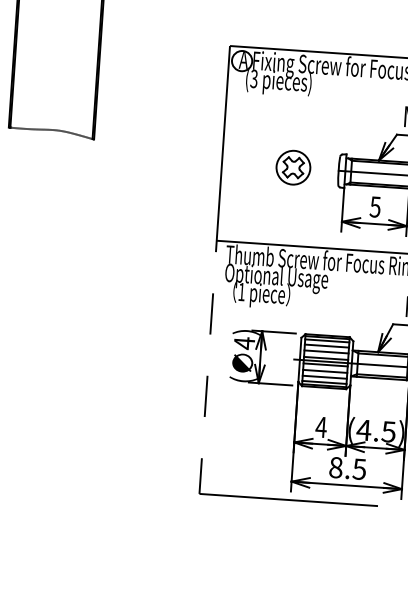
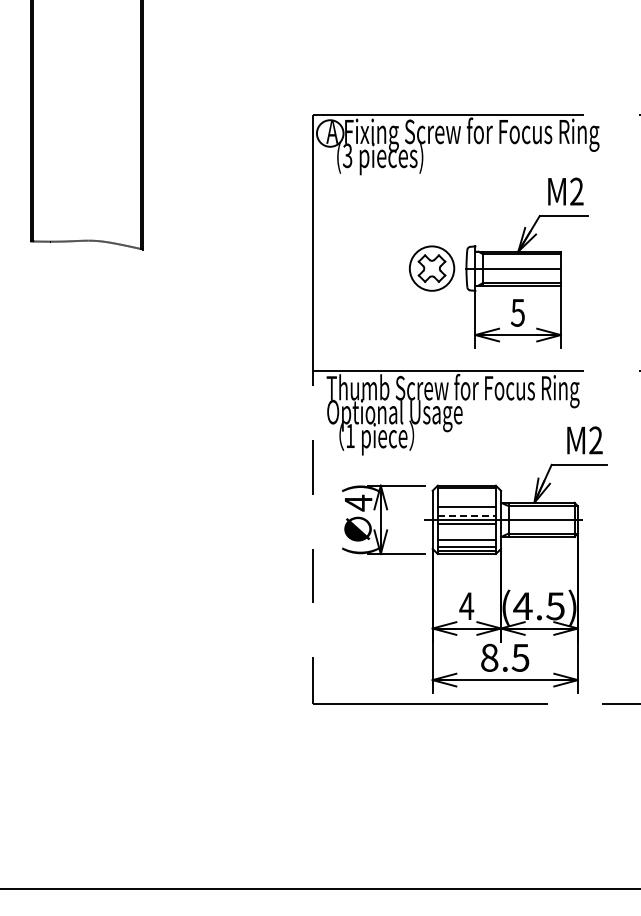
part: (293, 167) -> (432, 268), moved
line: (327, 340) -> (466, 492), removed
line: (326, 346) -> (466, 499), removed
line: (326, 358) -> (467, 515), solid -> dashed
line: (324, 371) -> (466, 532), removed

